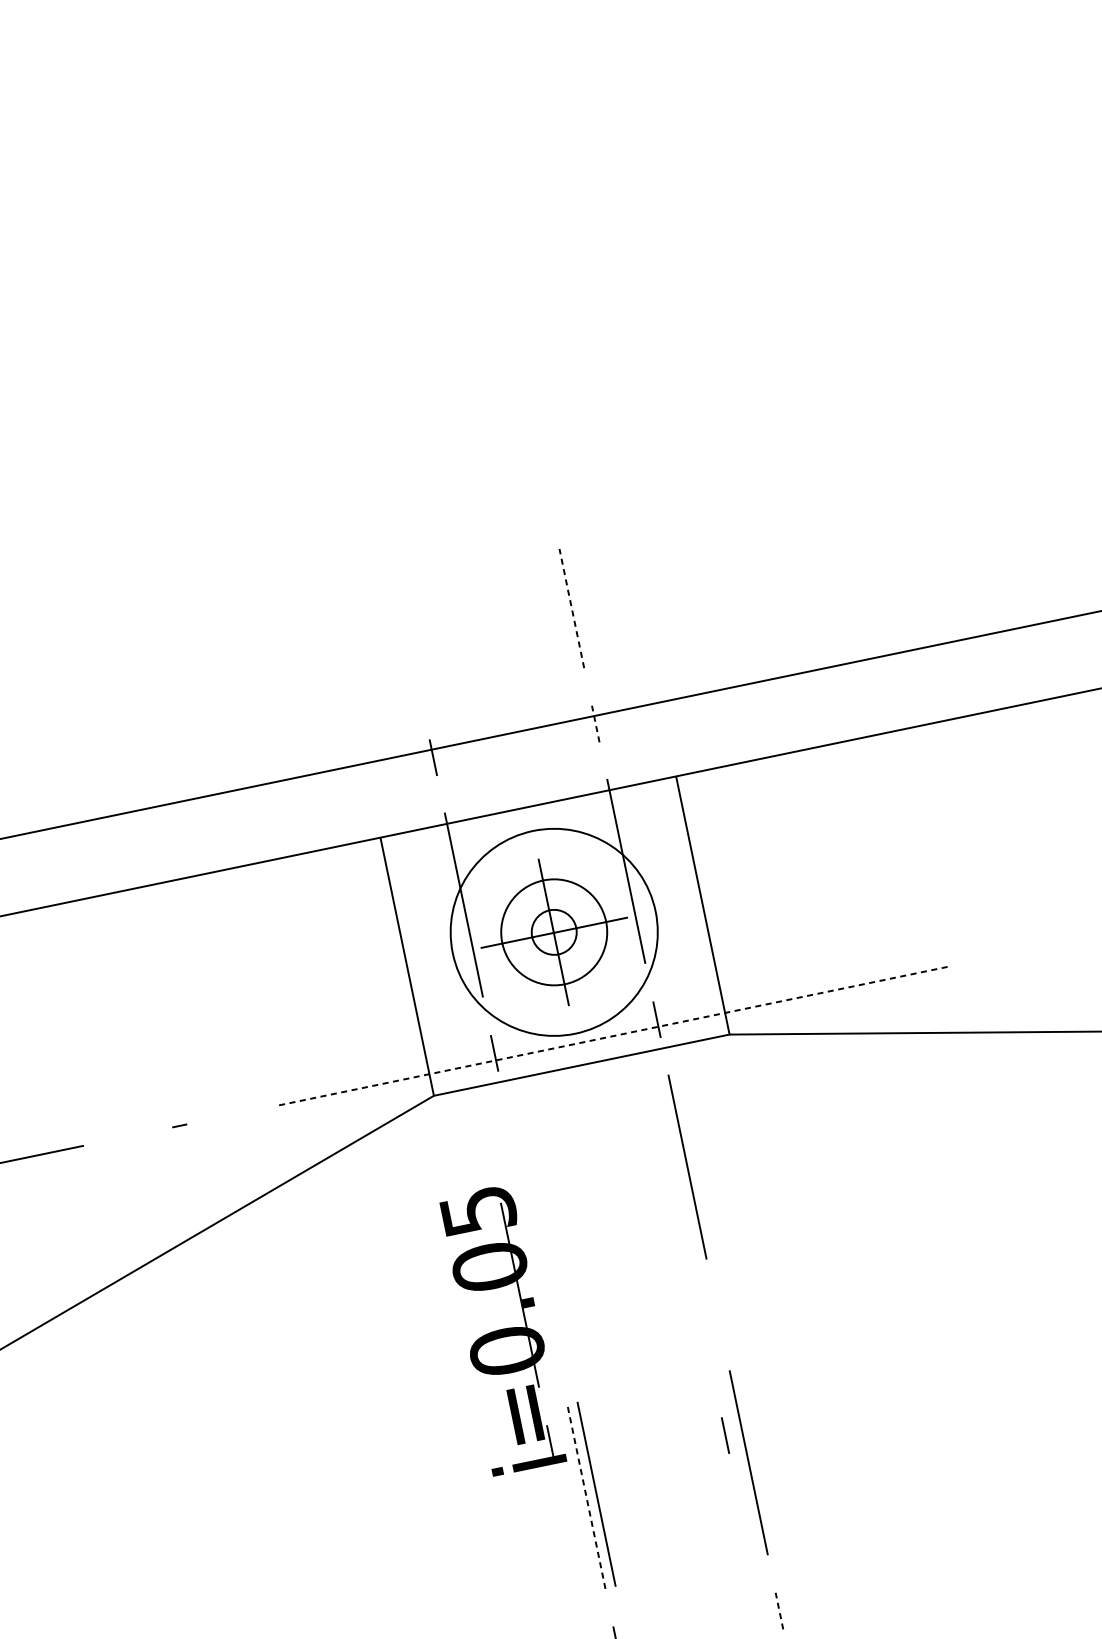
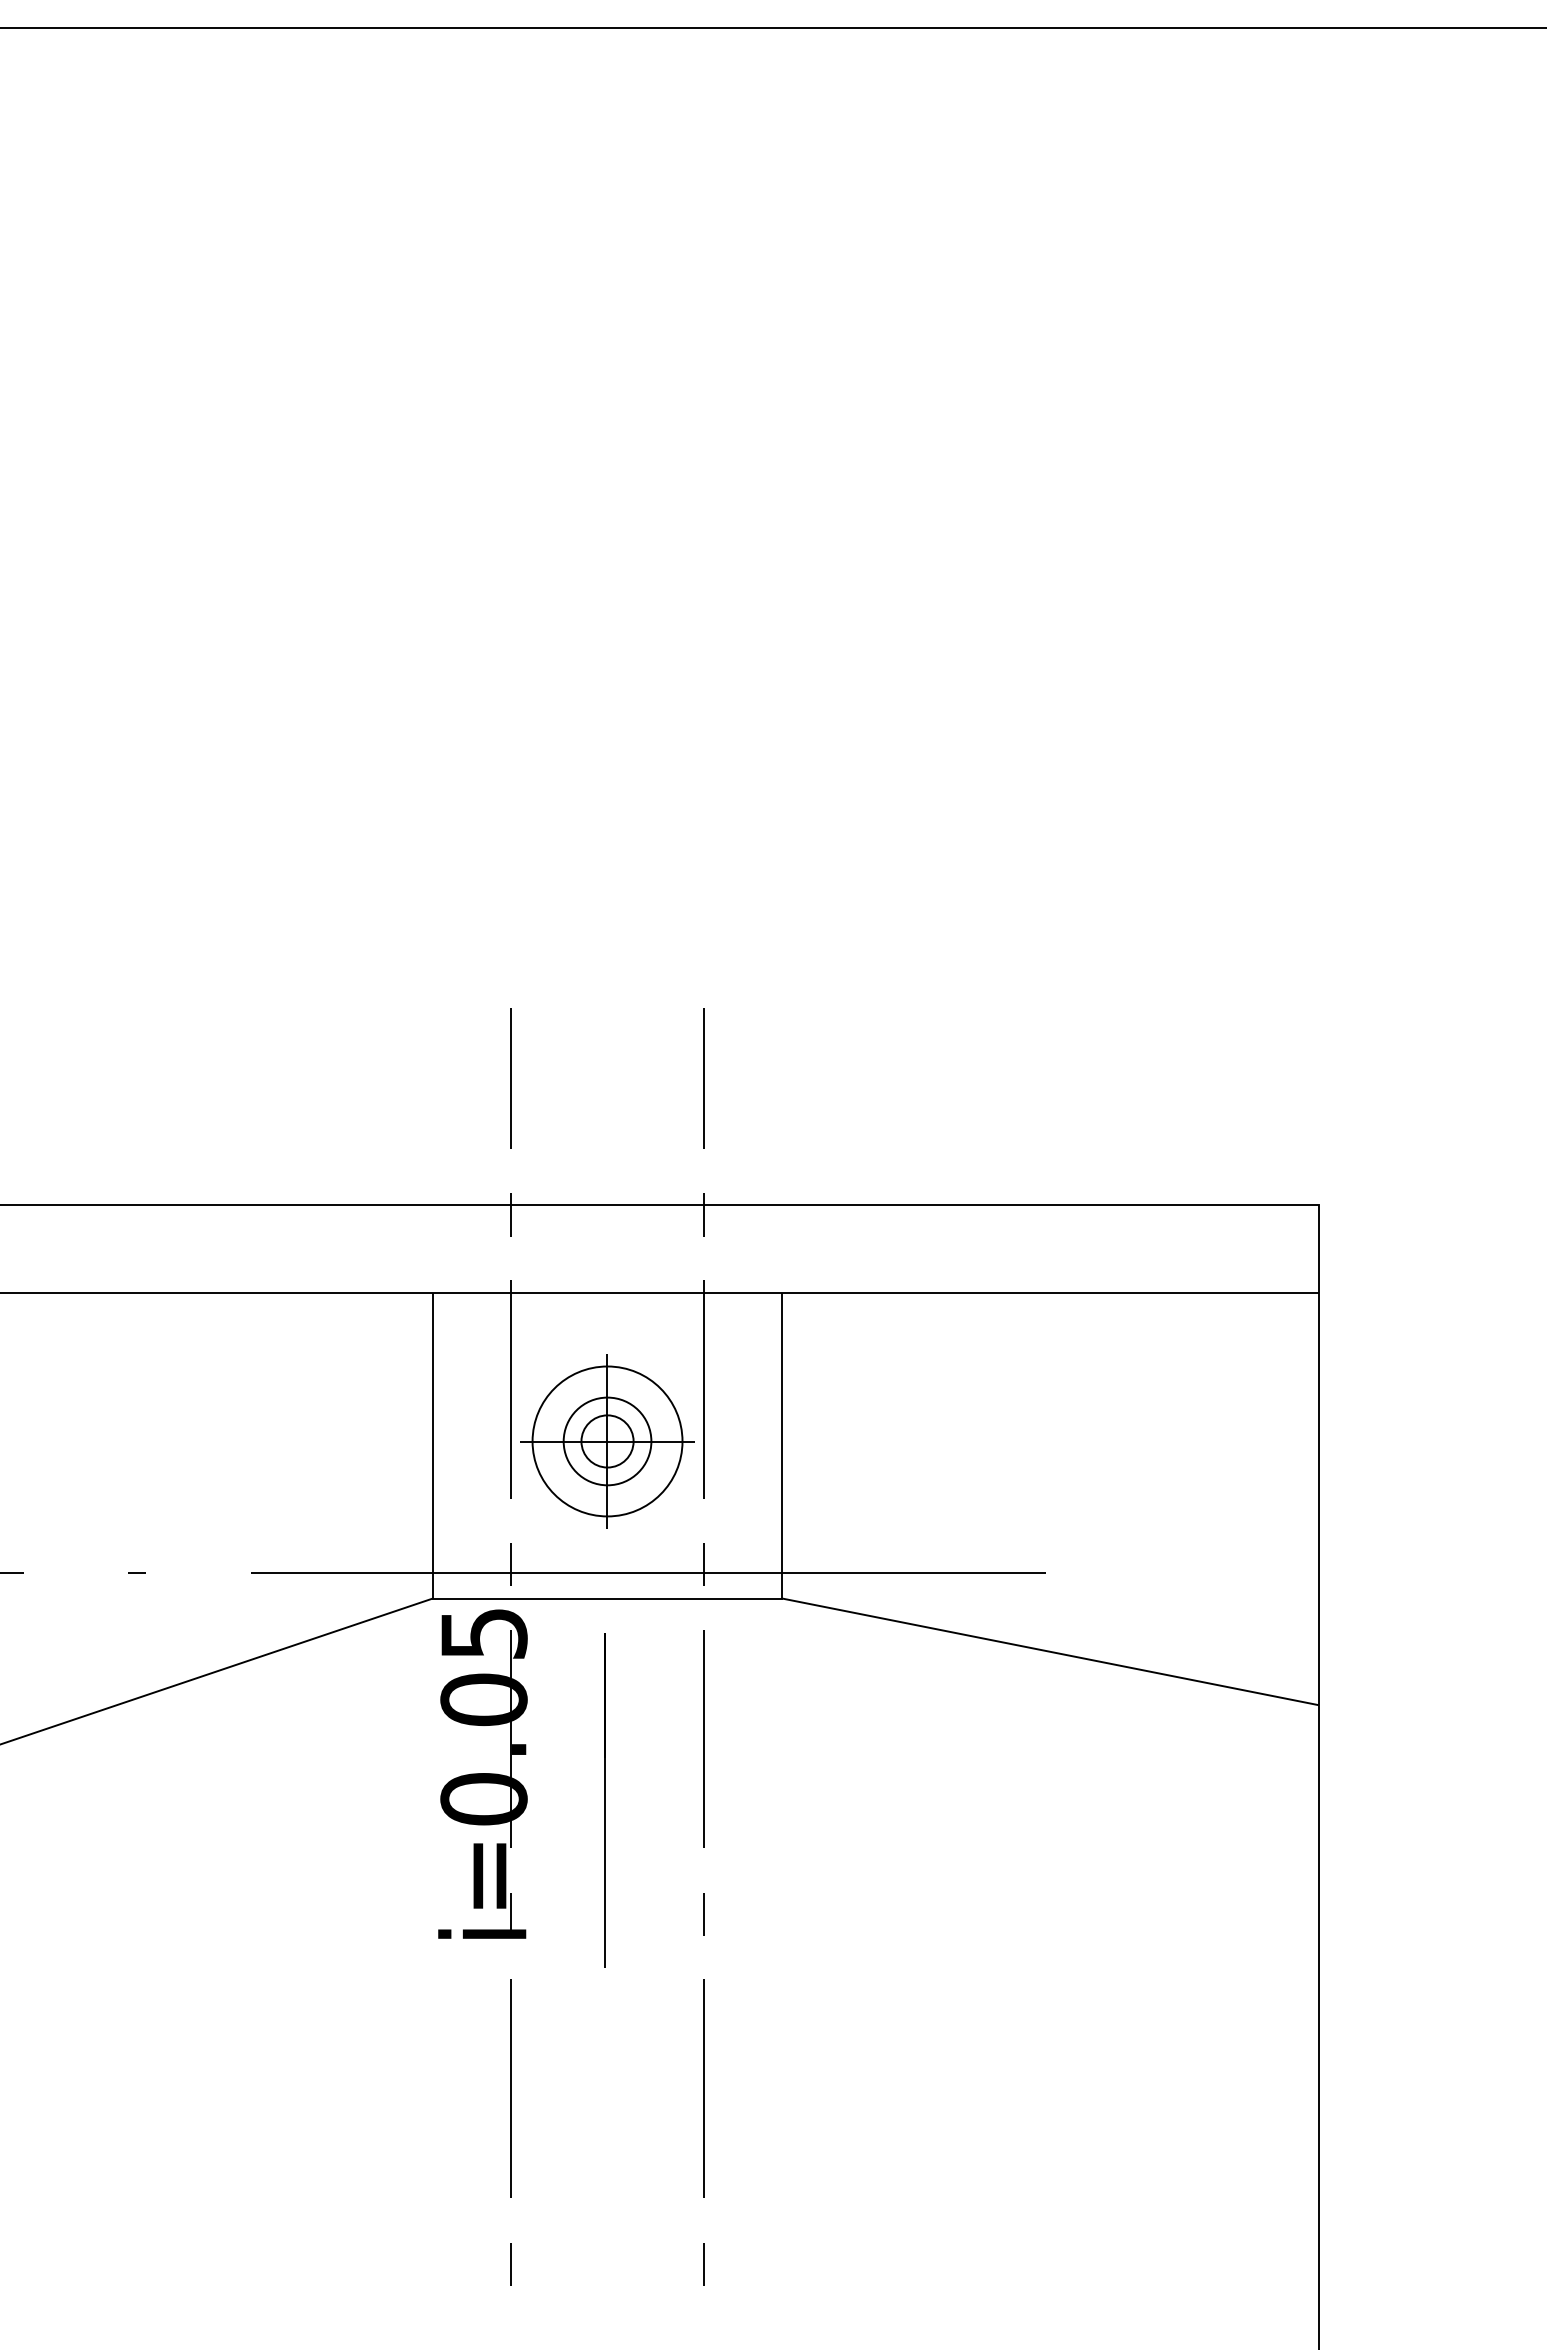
line: (571, 608) -> (703, 1078), dashed -> solid
line: (408, 642) -> (510, 1078), added
line: (595, 723) -> (703, 1214), dashed -> solid
circle: (554, 932) -> (607, 1441), size x0.62
circle: (554, 932) -> (607, 1441), size x0.71
line: (611, 1036) -> (648, 1573), dashed -> solid
line: (614, 1236) -> (604, 1800), added
part: (501, 1329) -> (482, 1773), moved
line: (725, 1435) -> (703, 1914), moved
line: (596, 1494) -> (523, 2088), removed
line: (586, 1496) -> (511, 2088), dashed -> solid
line: (779, 1611) -> (703, 2264), dashed -> solid

